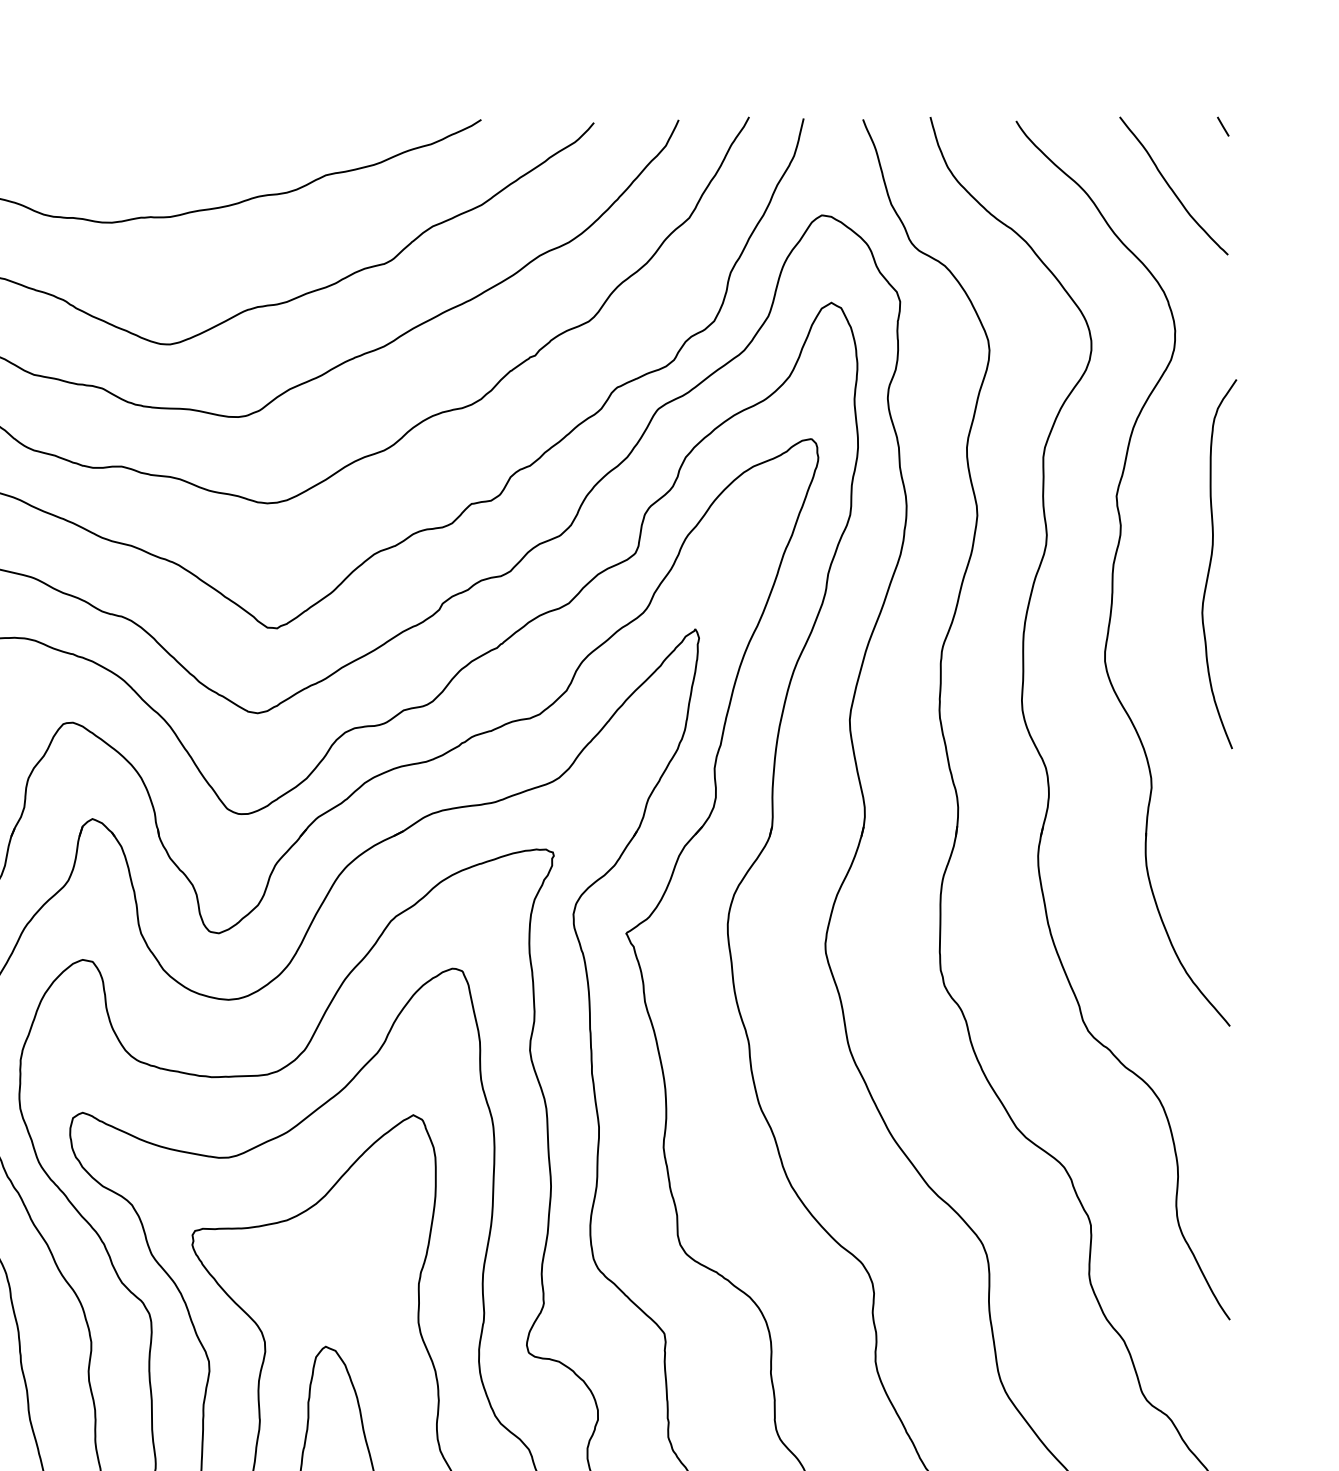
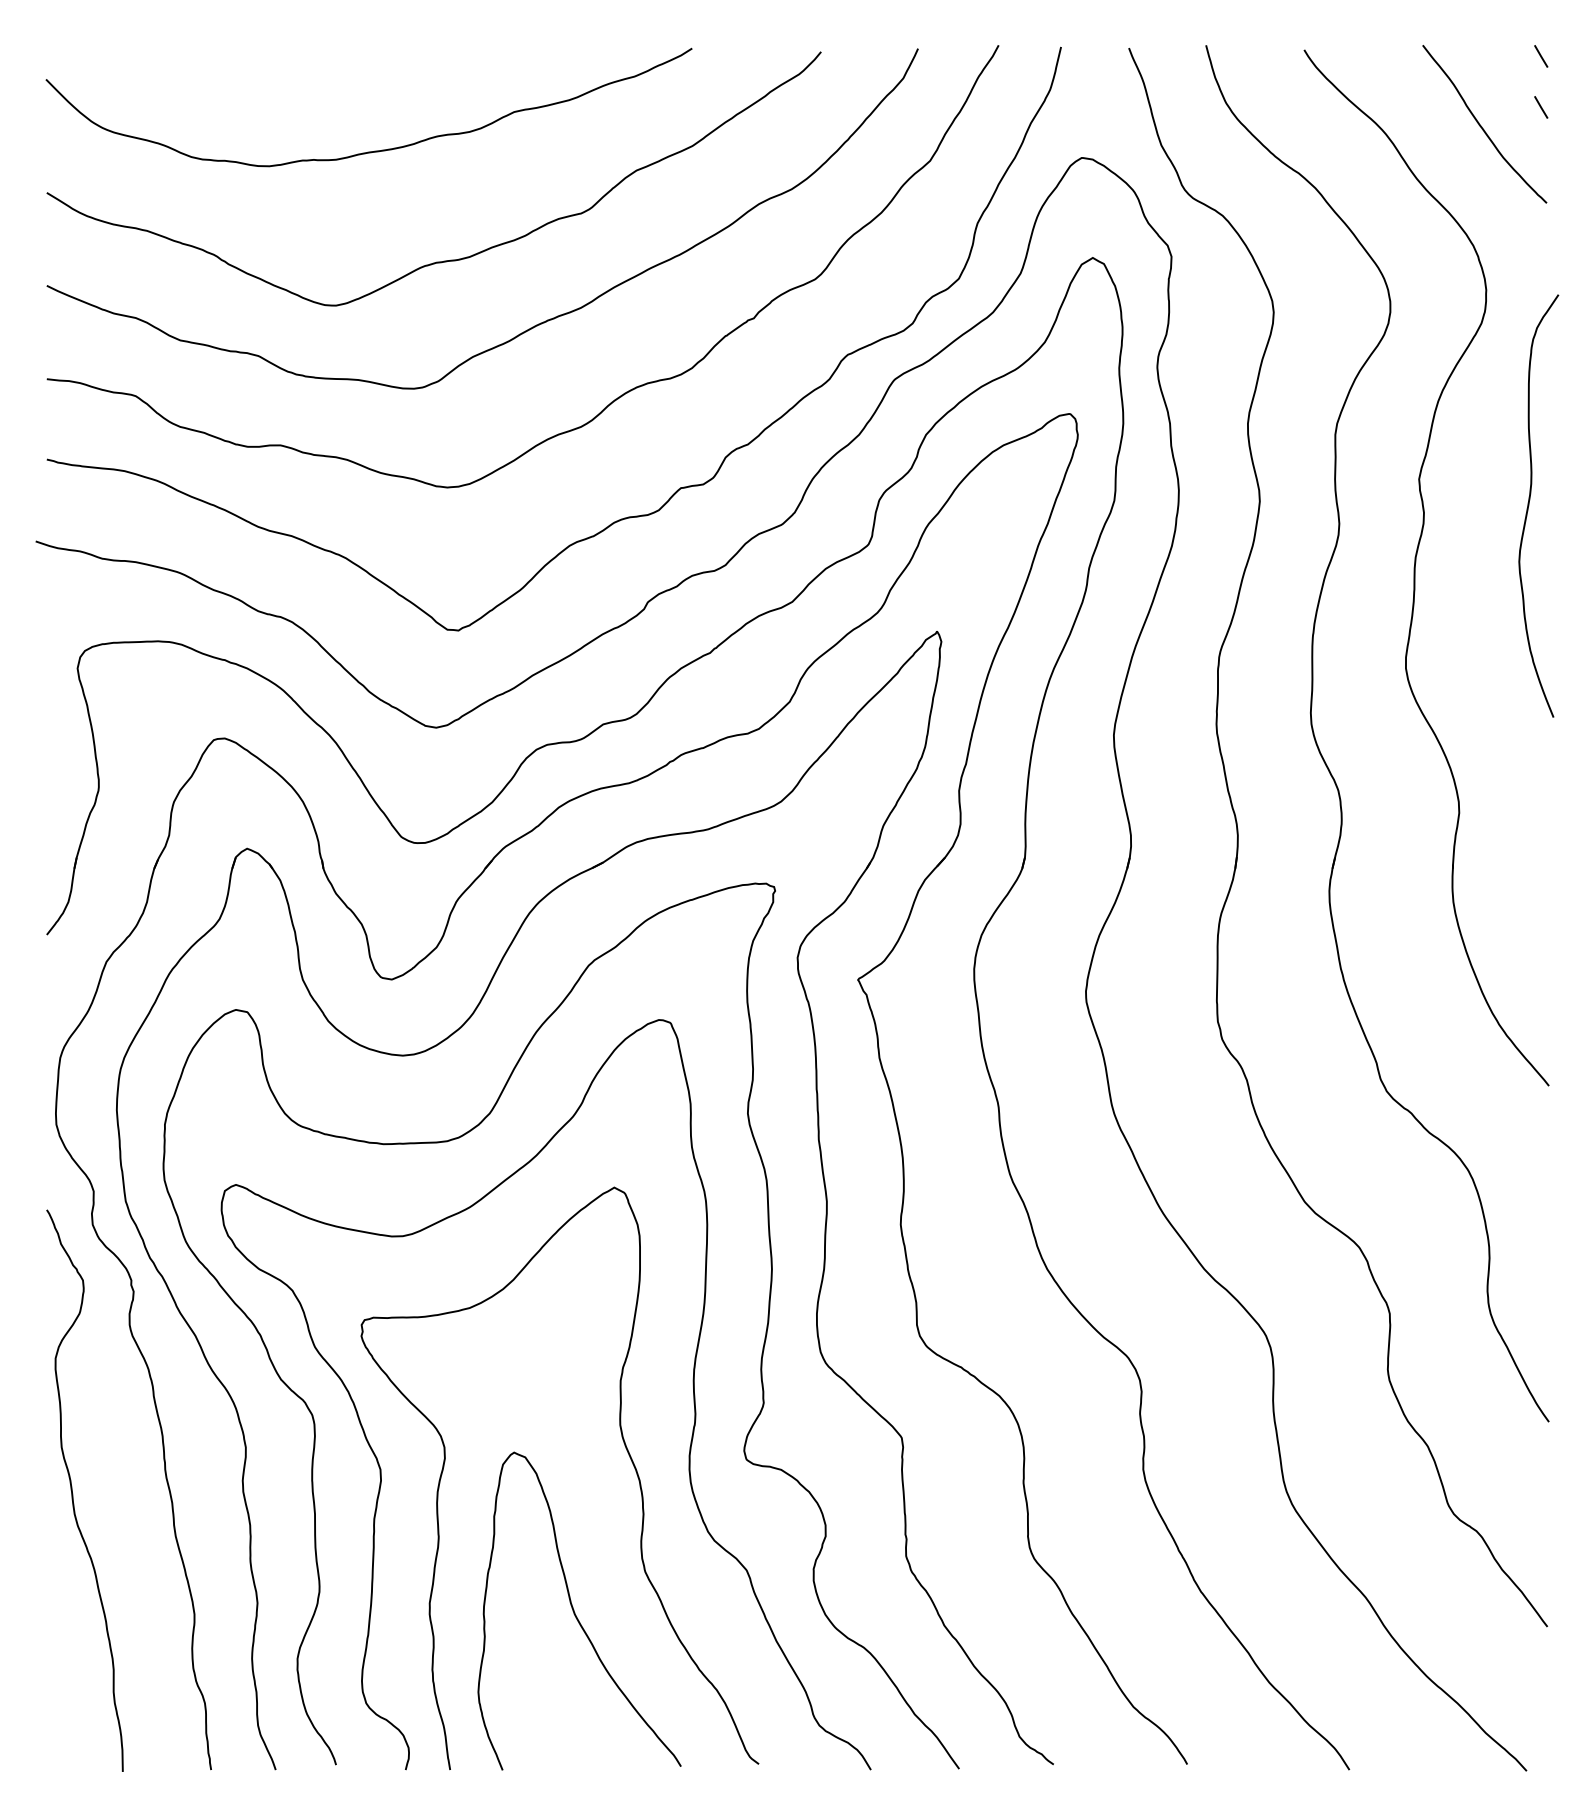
line: (1223, 171) -> (1541, 107), added
curve: (1211, 563) -> (1529, 505), moved

